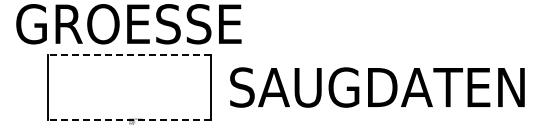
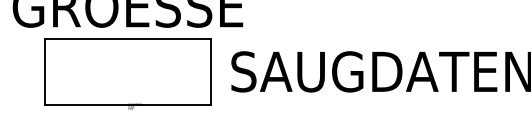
line: (128, 54) -> (127, 38), dashed -> solid
line: (128, 120) -> (127, 105), dashed -> solid

